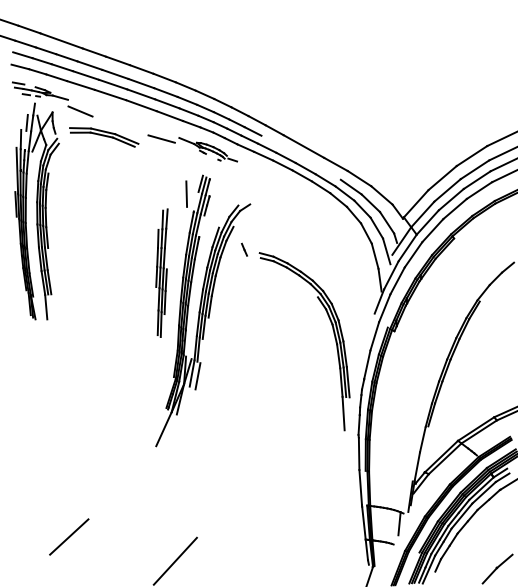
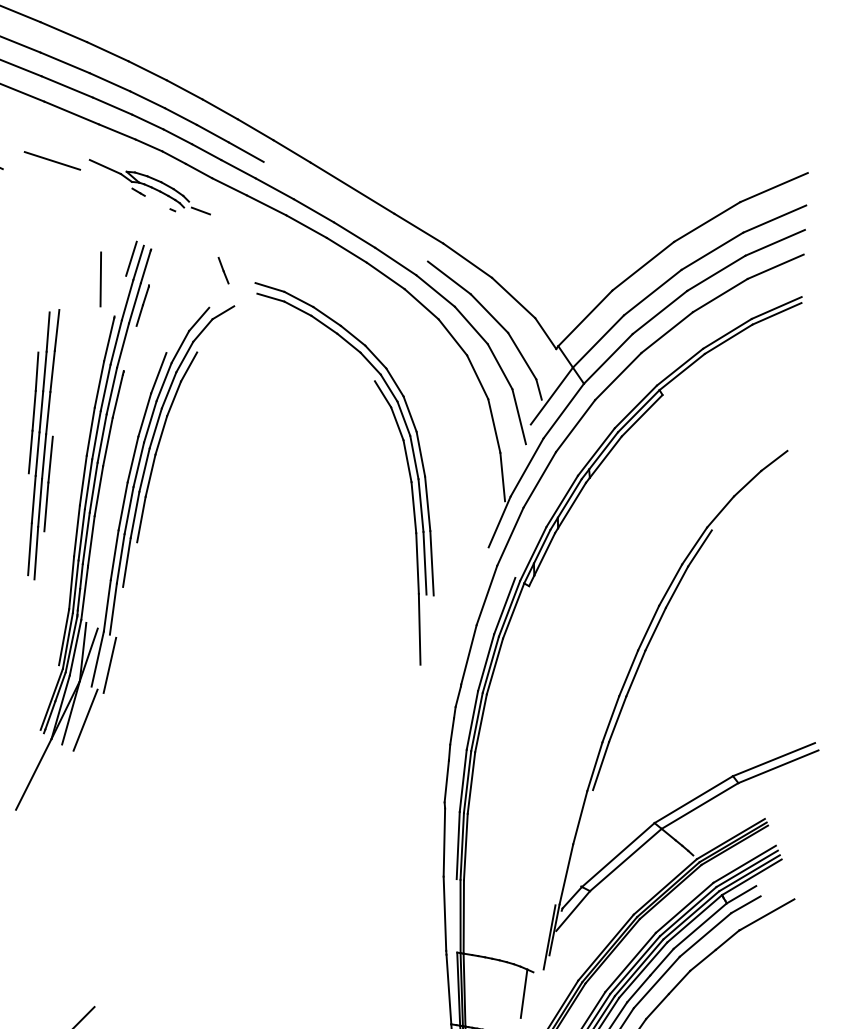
line: (244, 249) -> (223, 270), moved
part: (333, 334) -> (404, 461), moved
line: (187, 402) -> (85, 720), added

